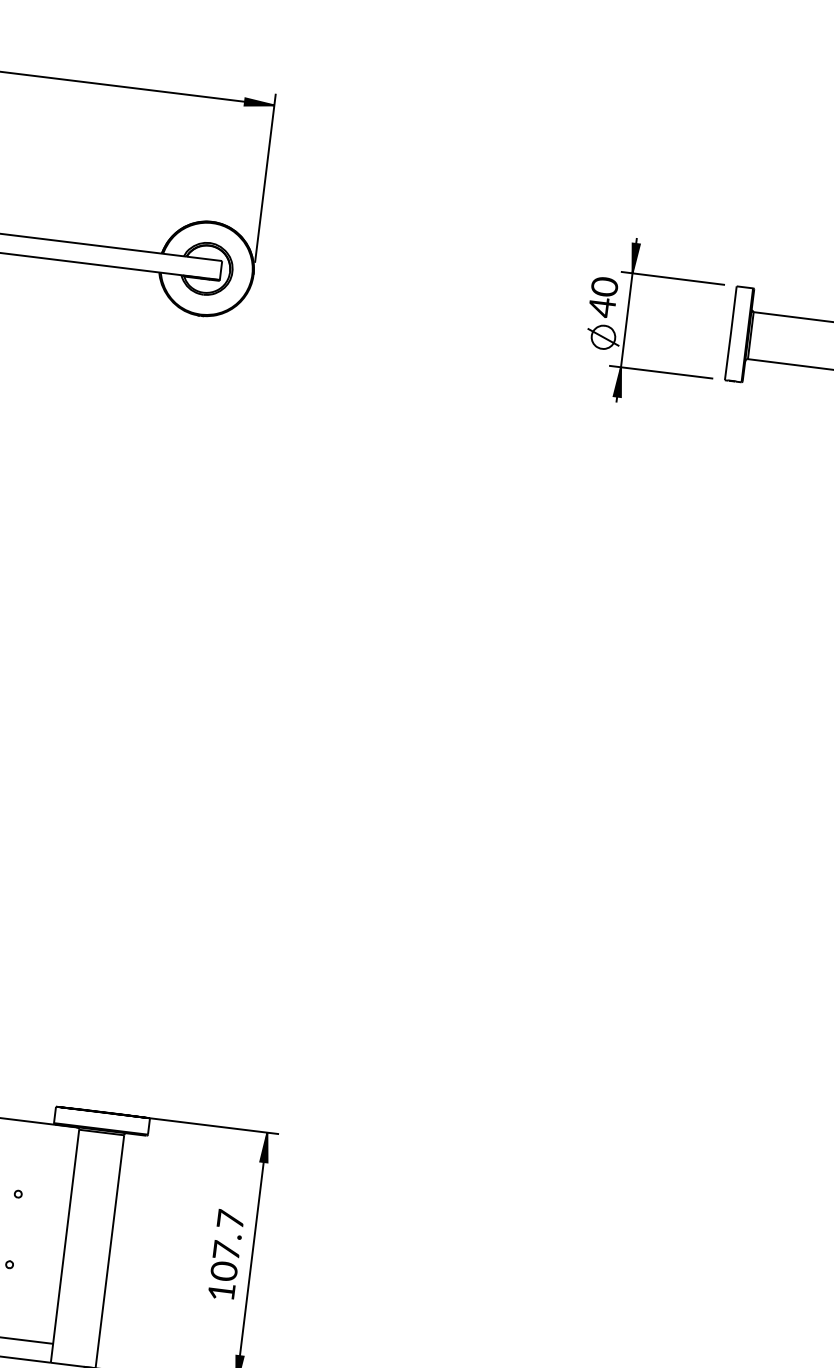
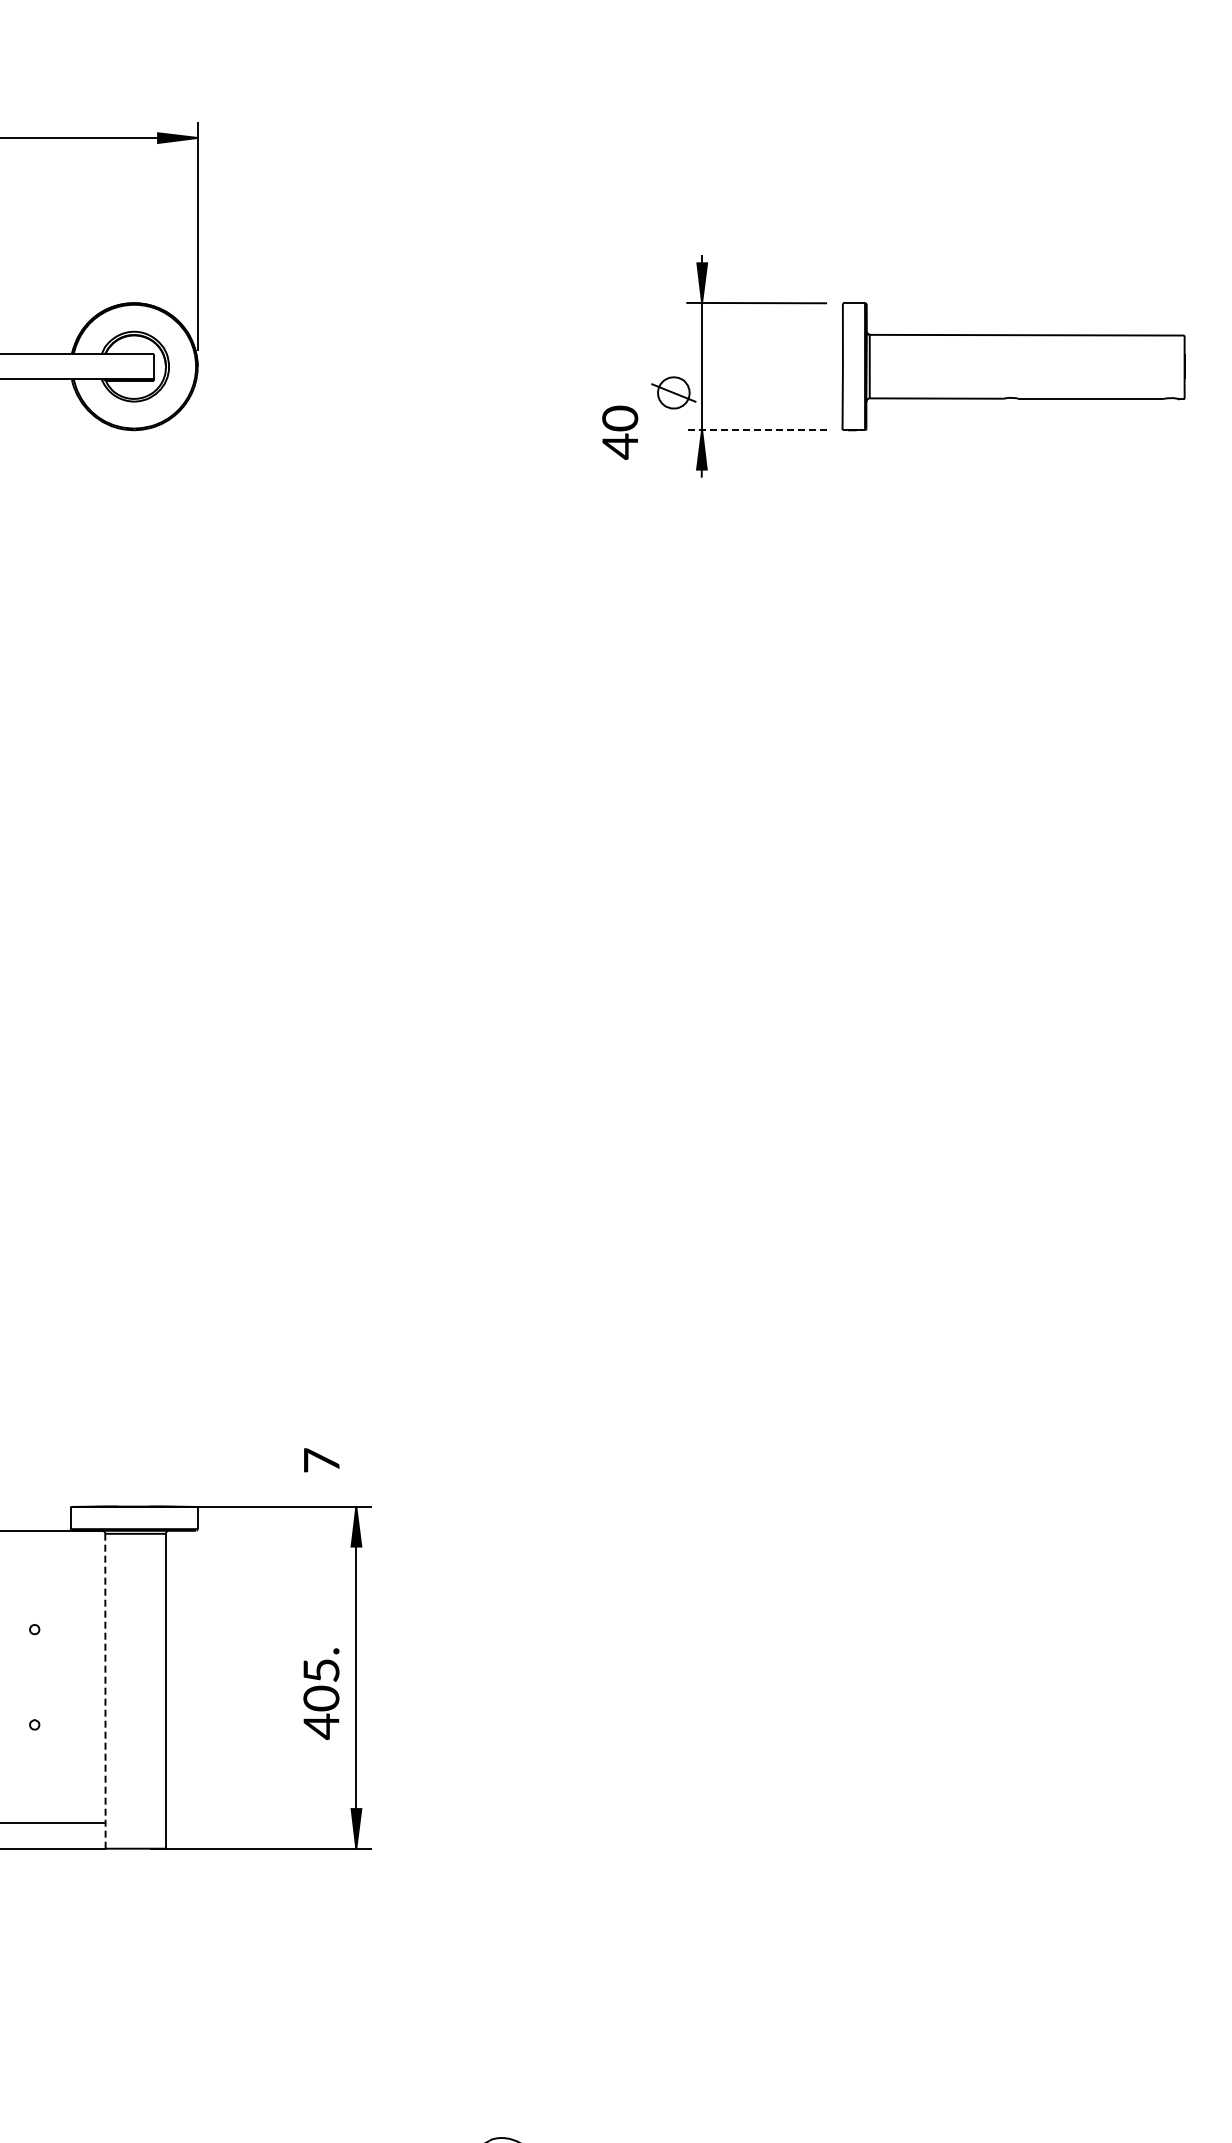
text: (603, 297) -> (620, 432), moved
line: (660, 371) -> (755, 429), solid -> dashed
text: (230, 1219) -> (321, 1460), moved
line: (65, 1245) -> (105, 1690), solid -> dashed
text: (226, 1250) -> (321, 1670), 7 -> 5
text: (221, 1291) -> (321, 1726), 1 -> 4

